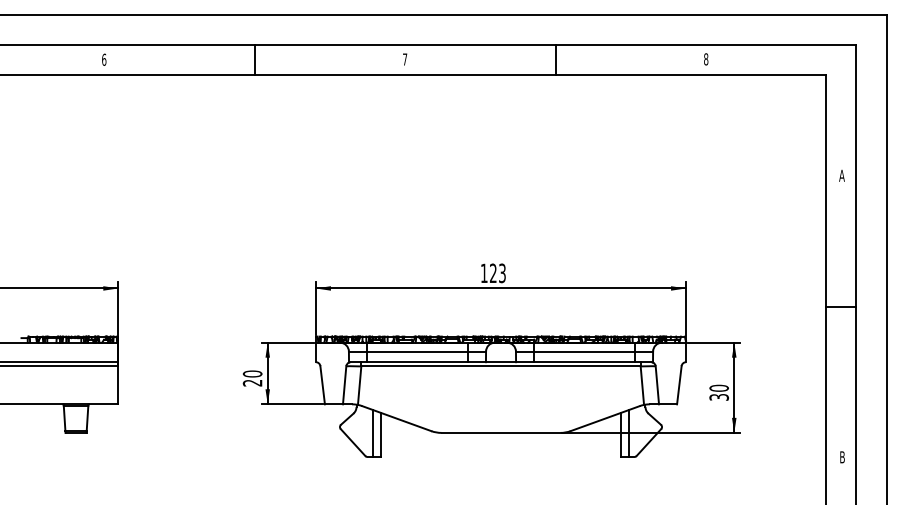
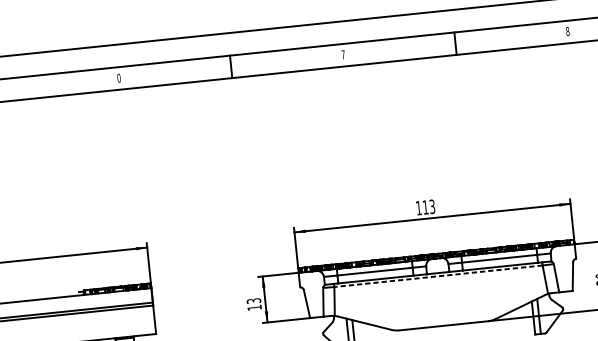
text: (104, 59) -> (119, 77), 6 -> 0
text: (493, 272) -> (425, 206), 123 -> 113
line: (501, 366) -> (438, 276), solid -> dashed
text: (252, 378) -> (254, 304), 20 -> 13

